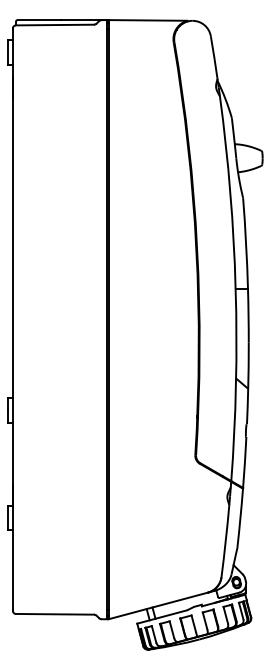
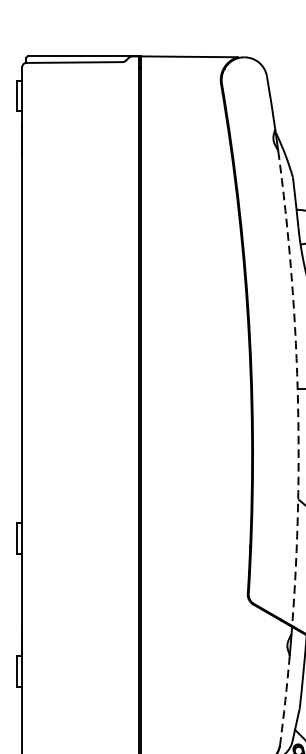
arc: (235, 288) -> (297, 388), solid -> dashed
arc: (225, 541) -> (285, 700), solid -> dashed

